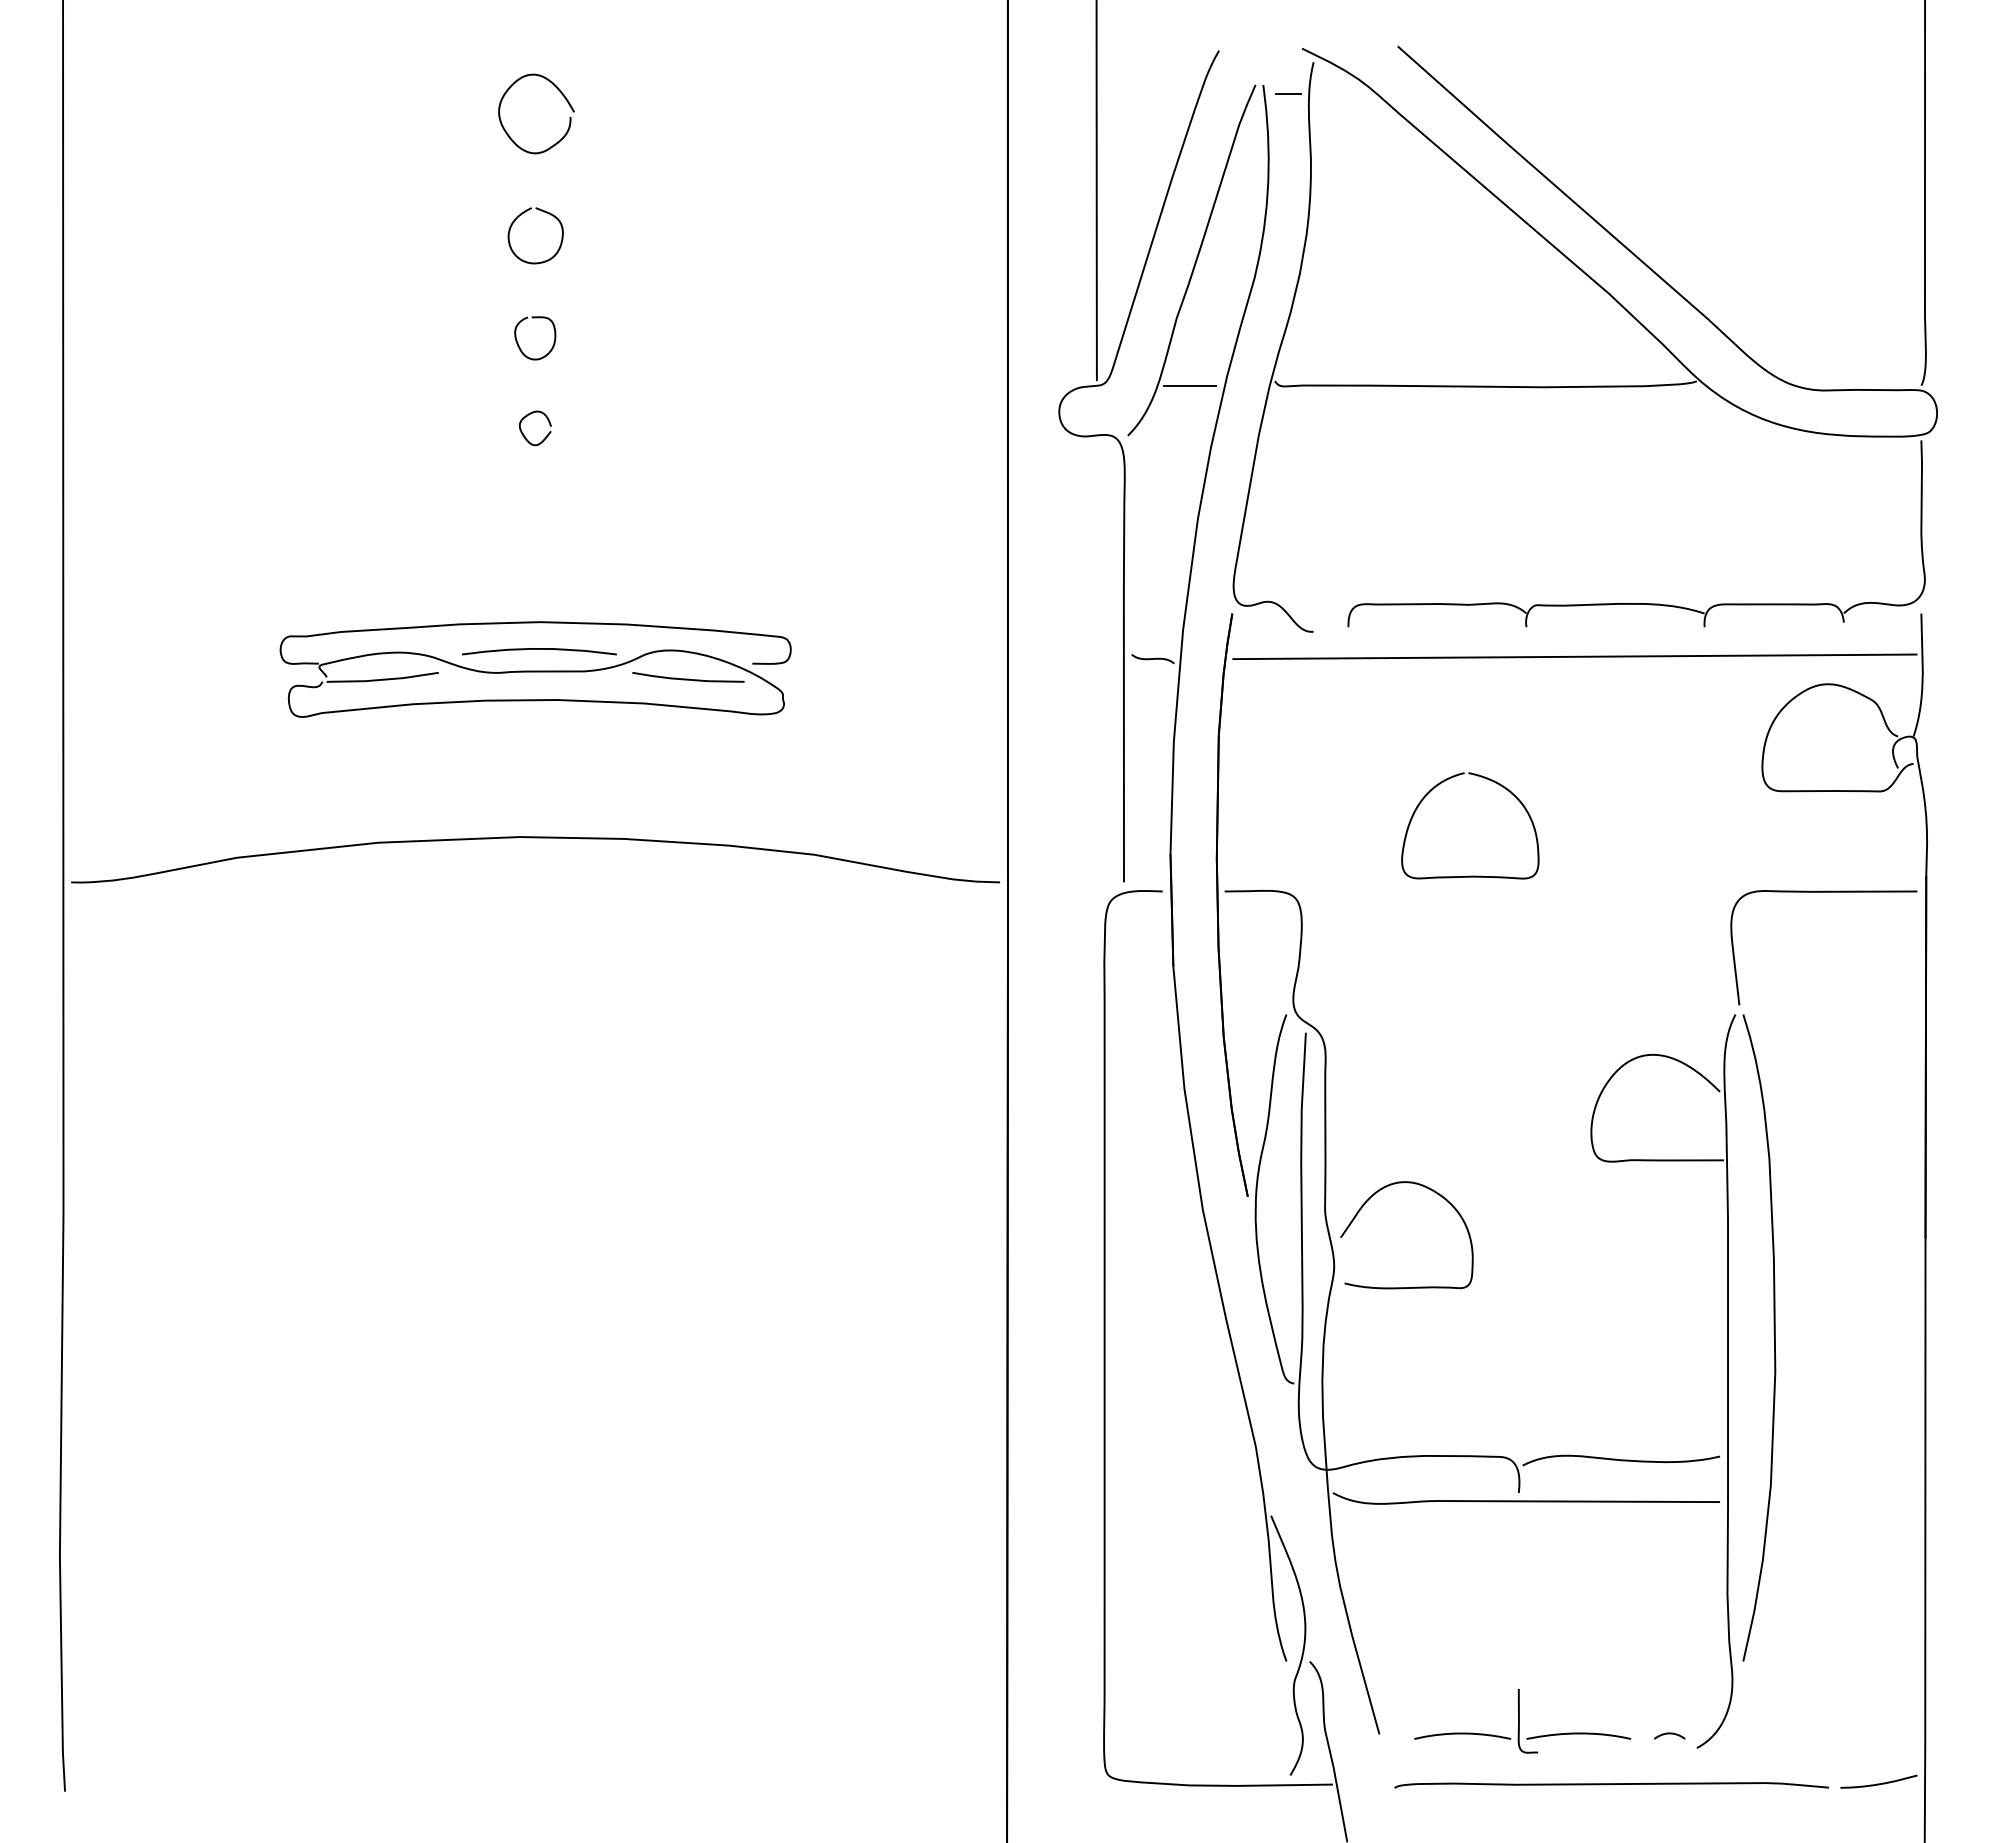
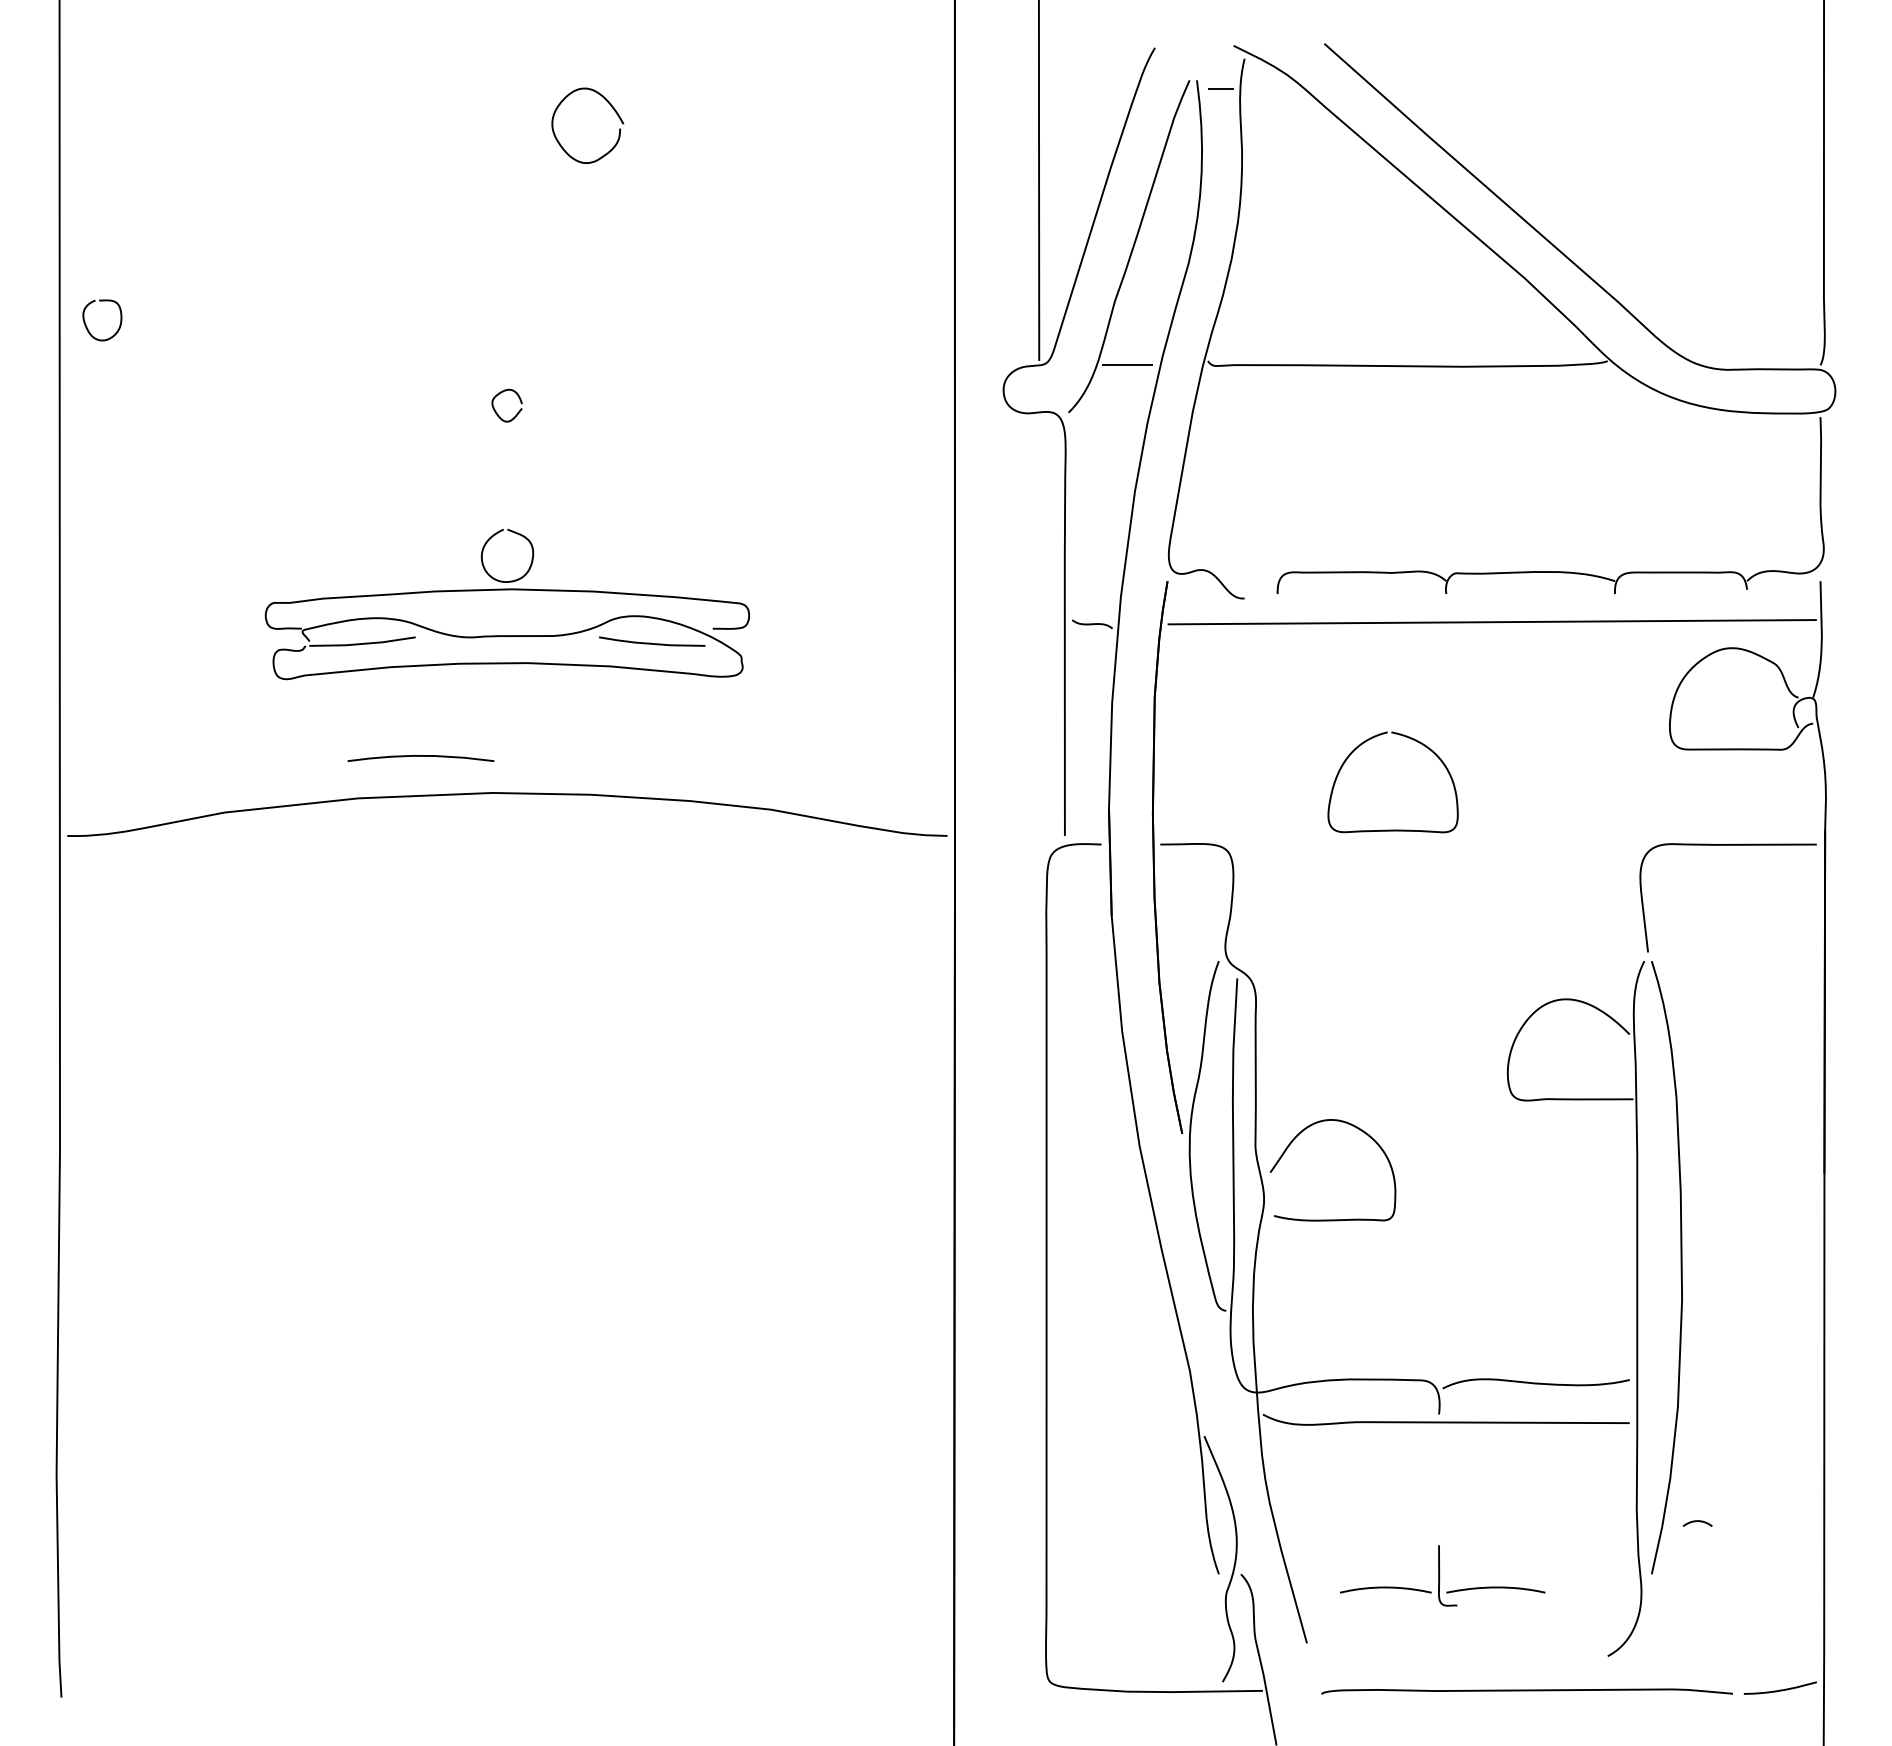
curve: (561, 94) -> (611, 107), moved
curve: (543, 212) -> (514, 533), moved
curve: (519, 345) -> (87, 327), moved
curve: (539, 649) -> (421, 756), moved
part: (1522, 1721) -> (1442, 1576), moved
curve: (1669, 1734) -> (1697, 1522), moved

